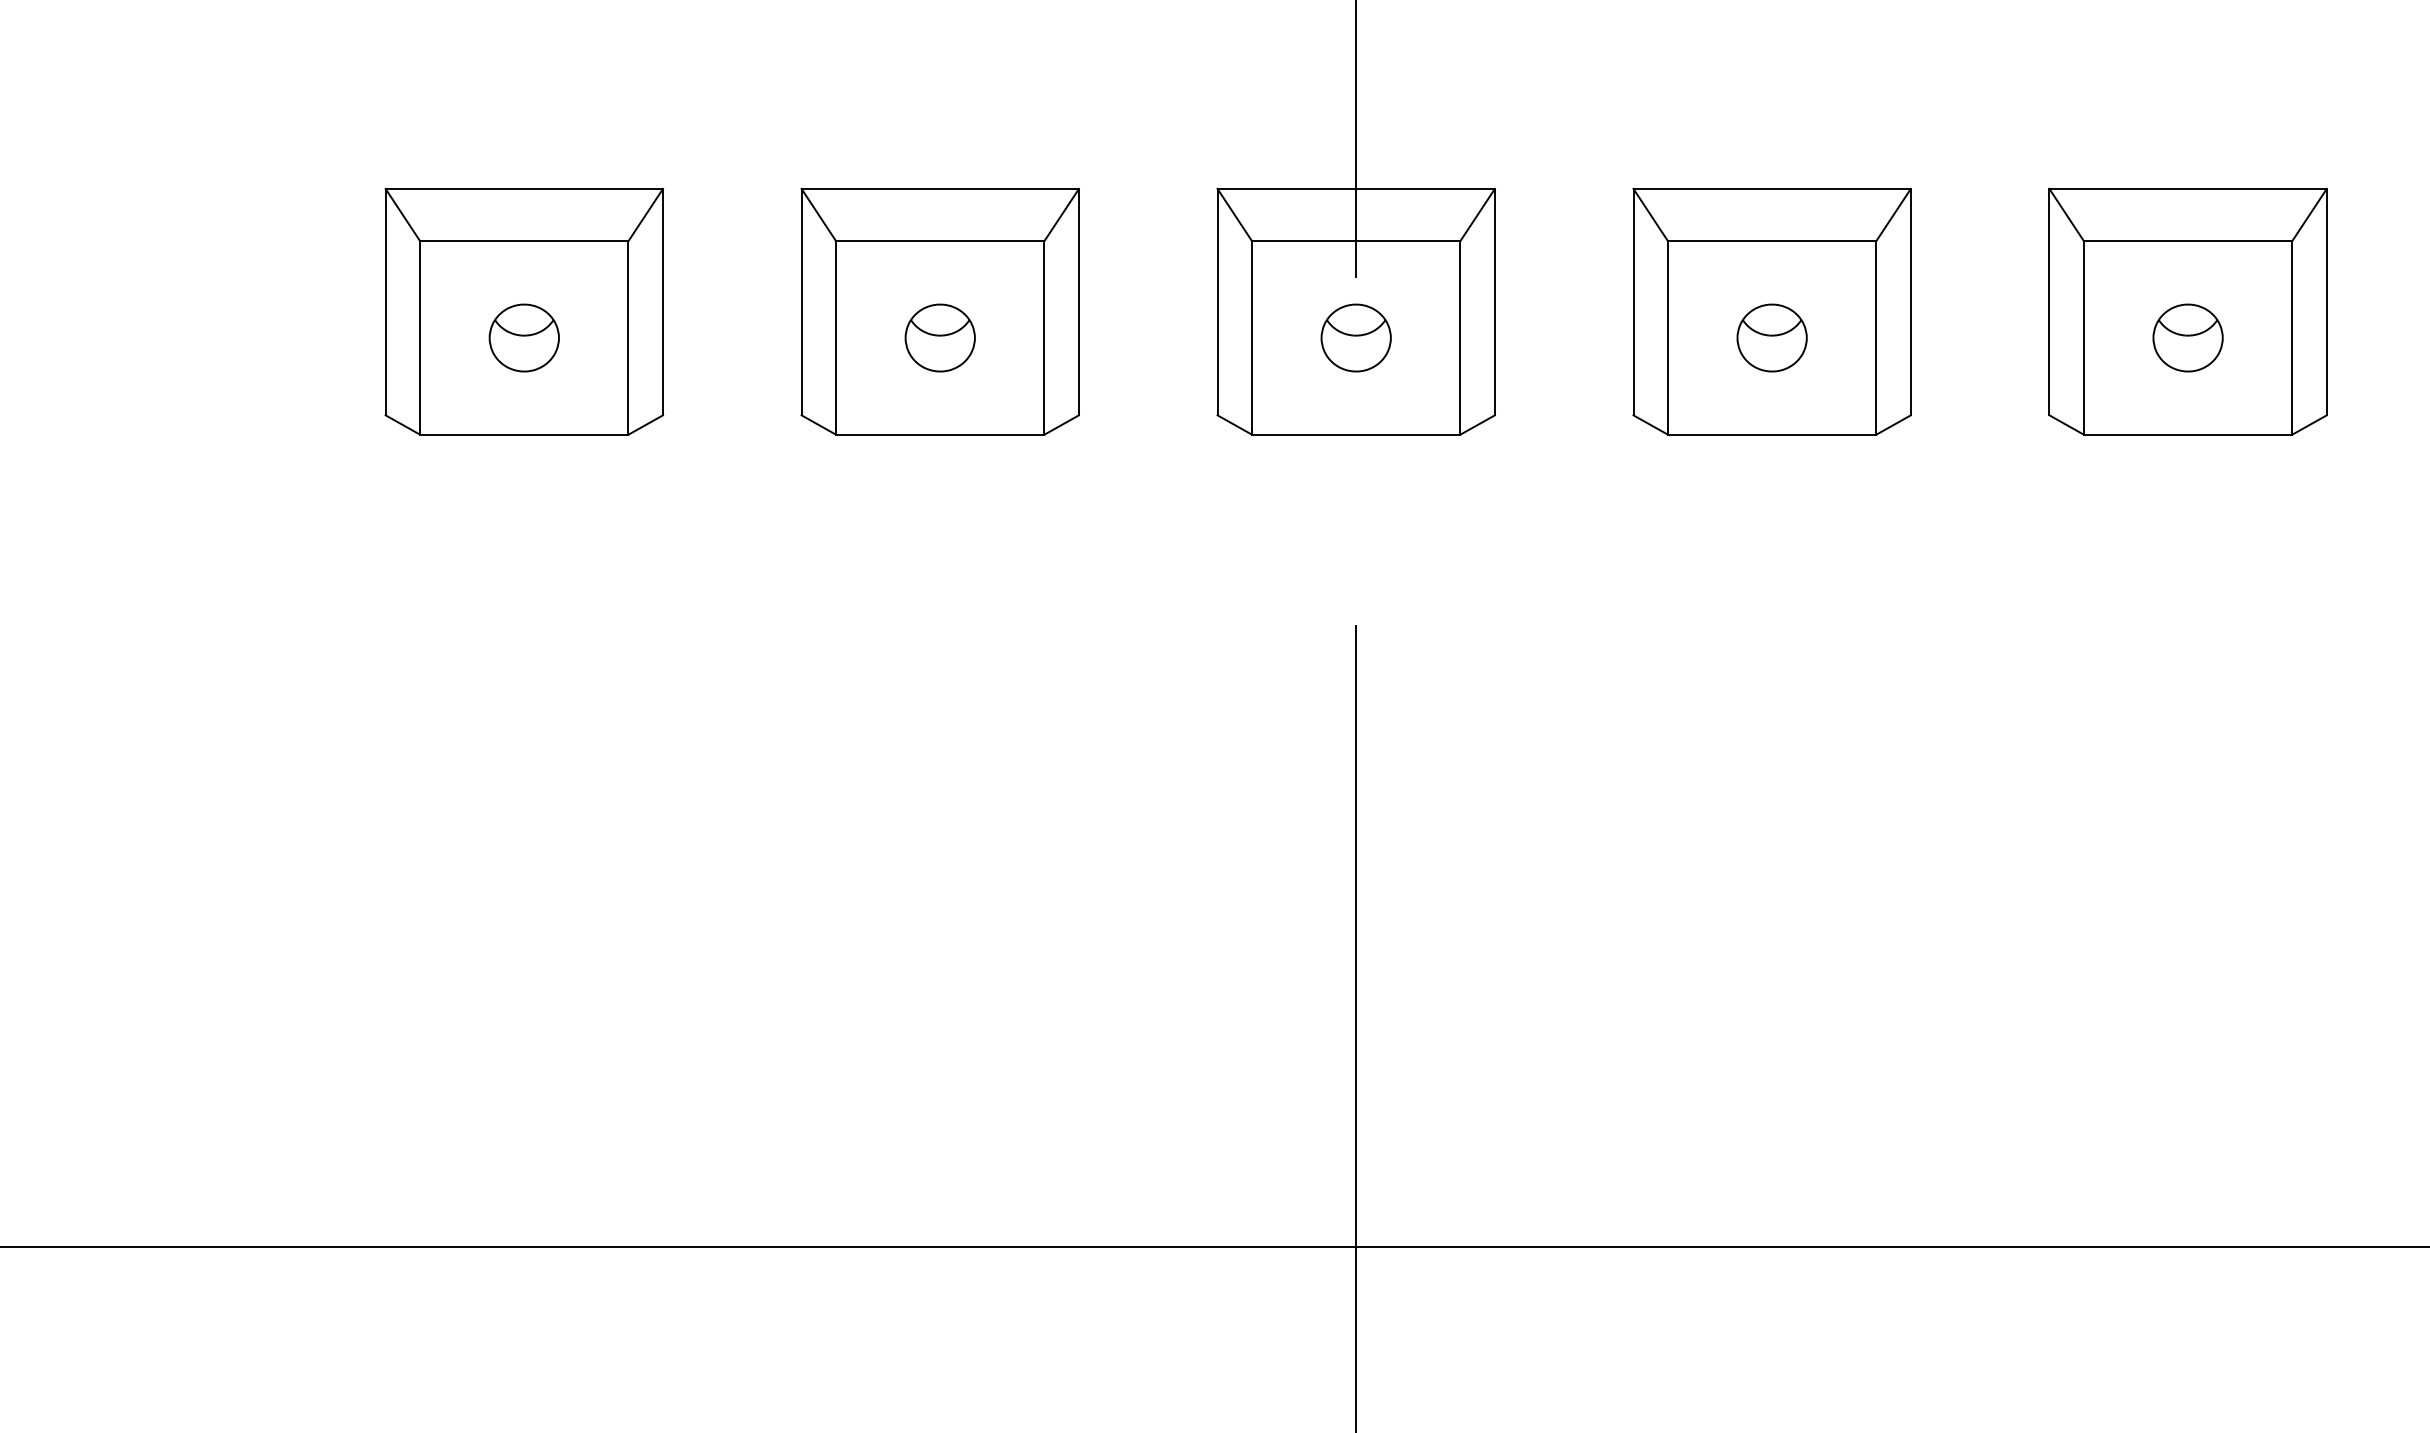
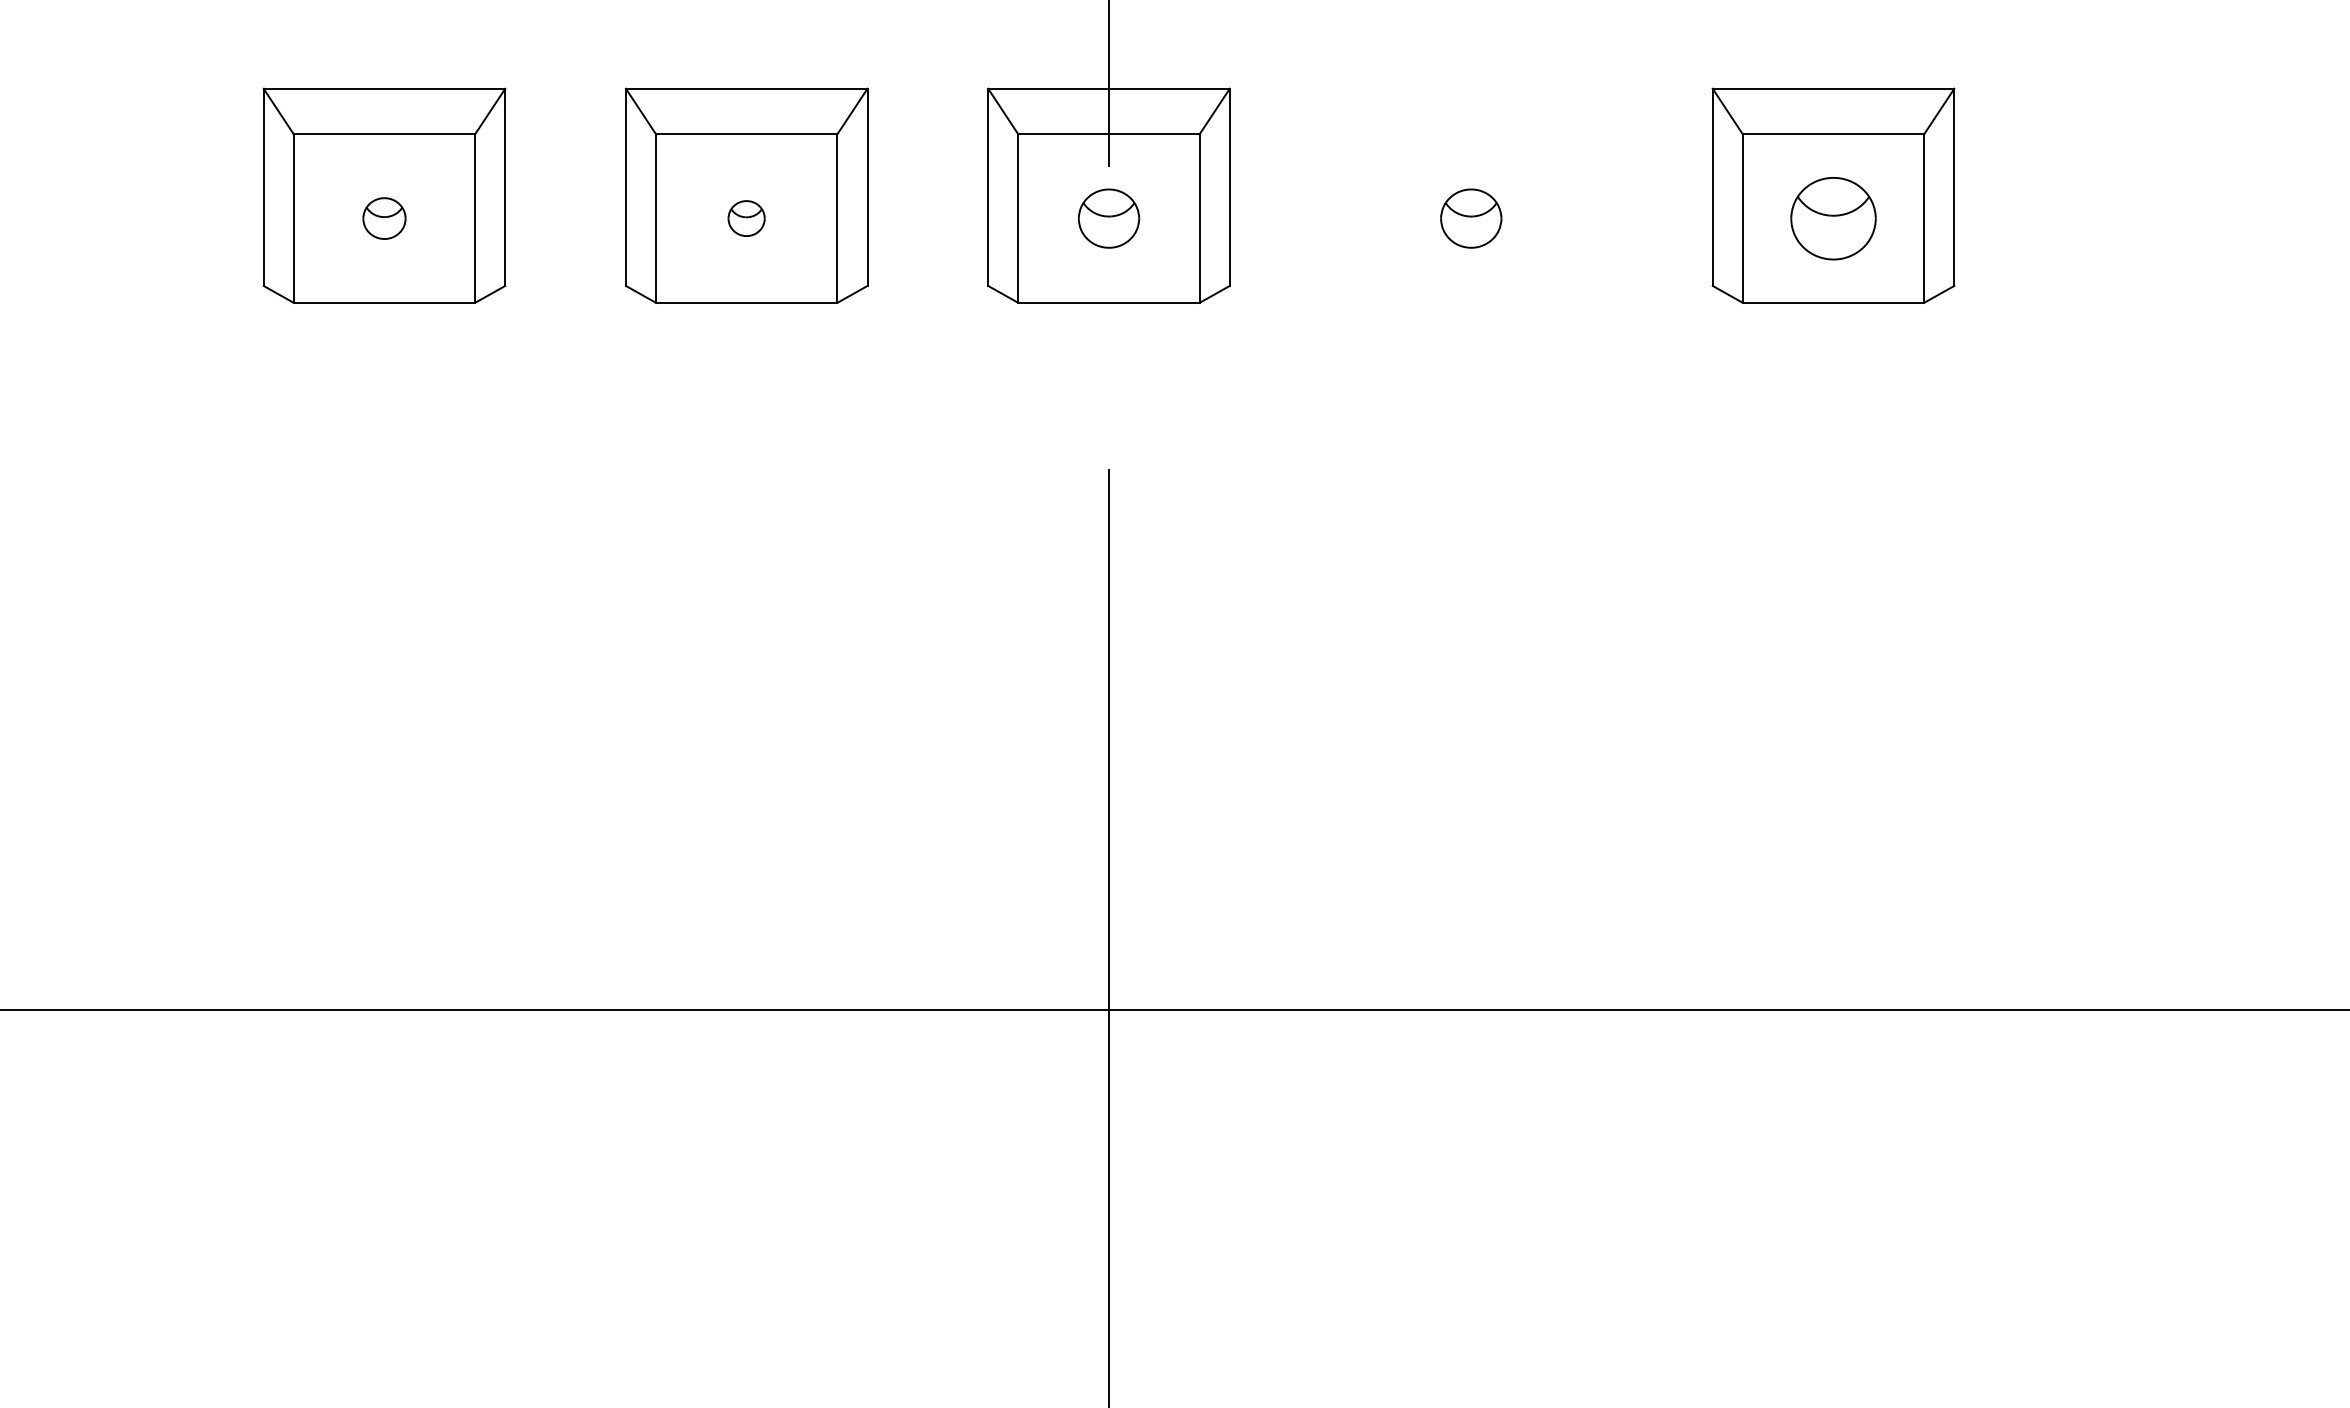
part: (1772, 311) -> (1471, 195), removed
part: (524, 337) -> (384, 218), size x0.7
part: (939, 337) -> (746, 218), size x0.6
part: (2188, 337) -> (1833, 218), size x1.4

